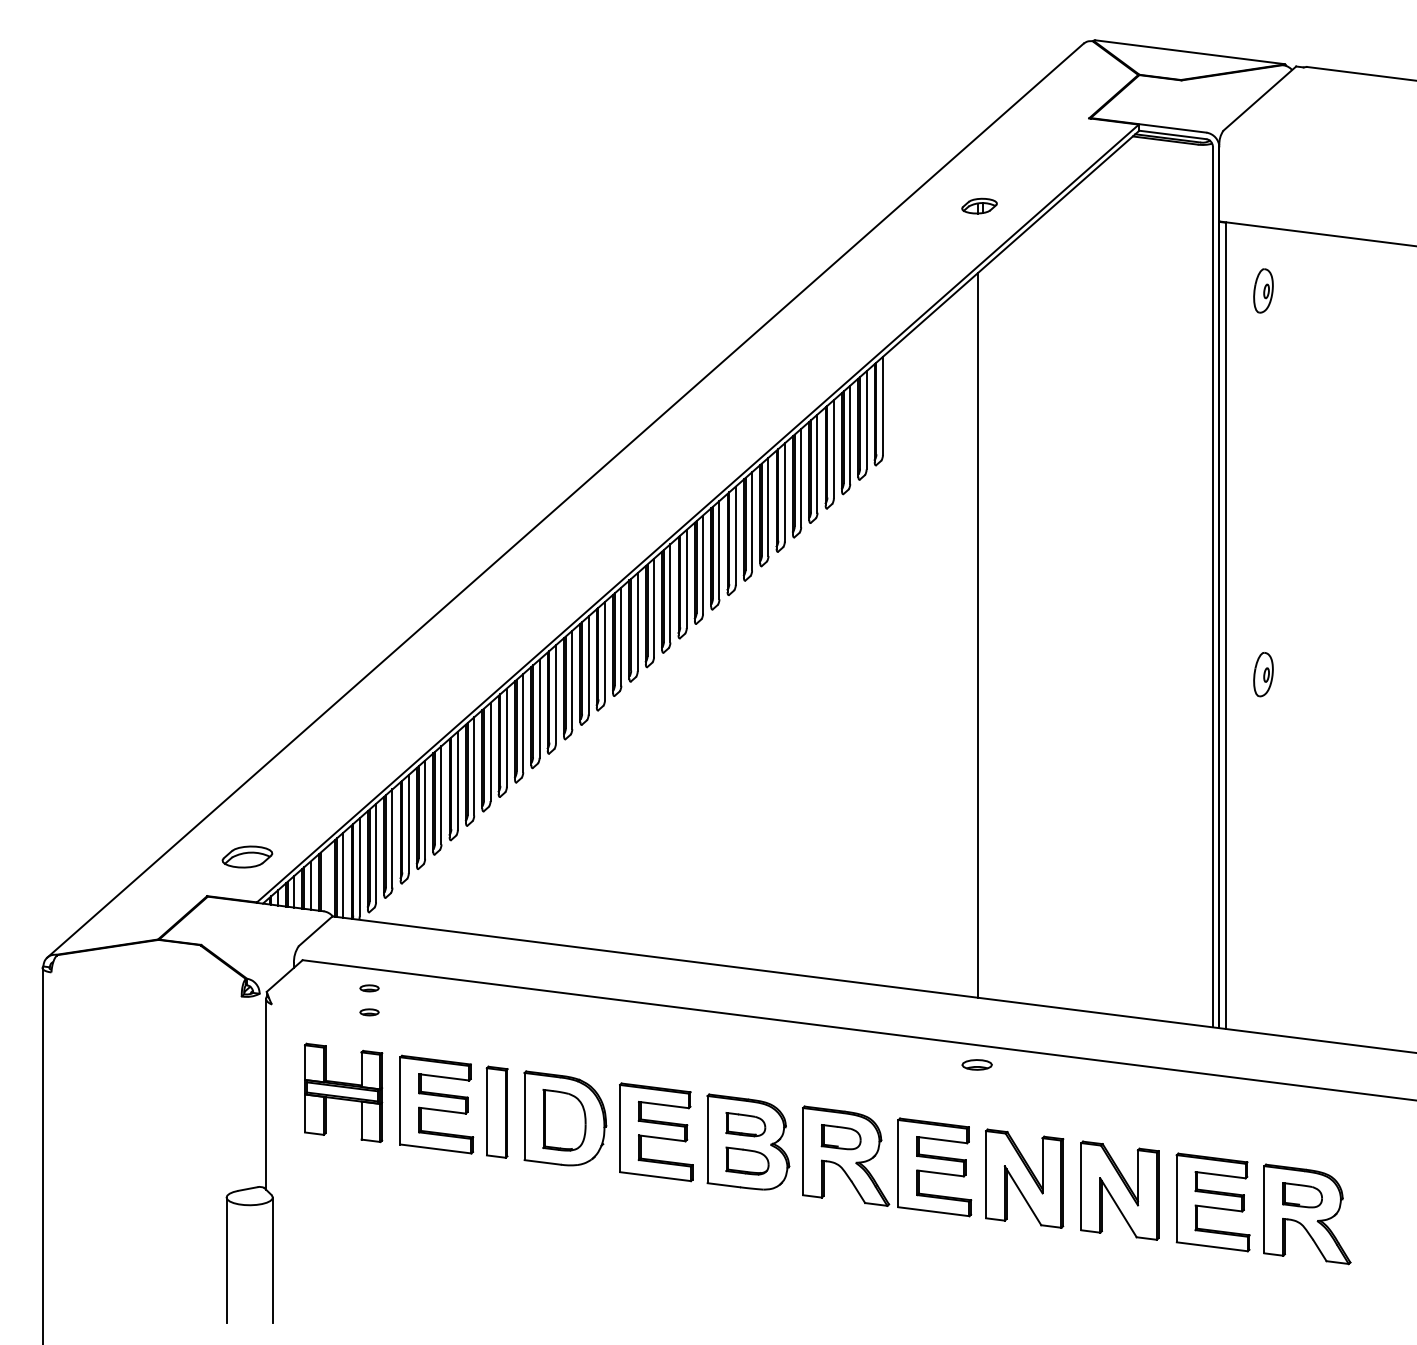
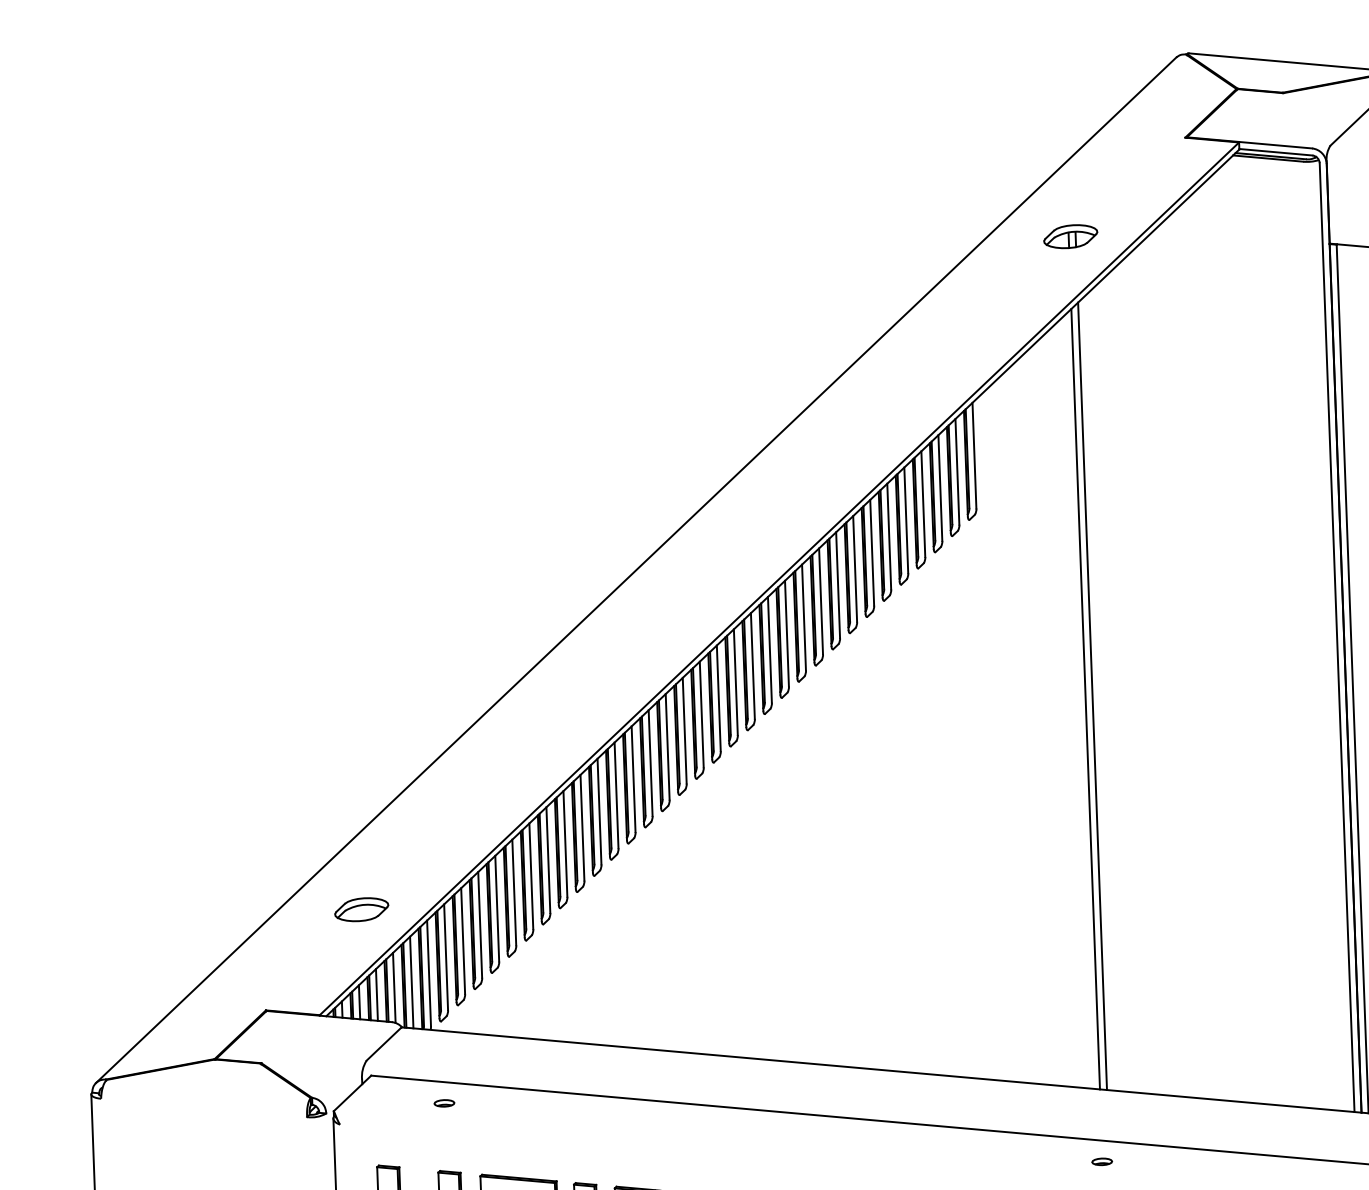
part: (979, 205) -> (1070, 235), size x1.43
line: (984, 632) -> (1092, 695), added
part: (247, 856) -> (361, 909), moved
line: (327, 879) -> (394, 987), added
part: (369, 1012) -> (445, 1129), removed
part: (977, 1064) -> (1102, 1161), size x0.62

